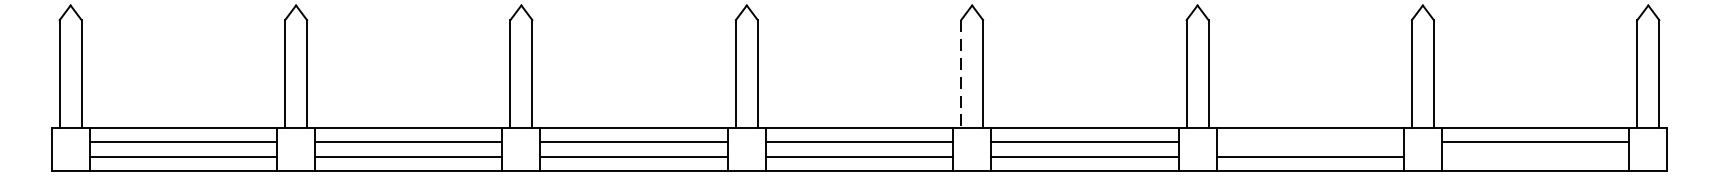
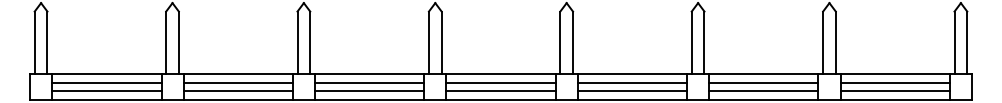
line: (961, 74) -> (560, 43), dashed -> solid
line: (1309, 141) -> (763, 82), added
line: (1534, 157) -> (894, 91), added

